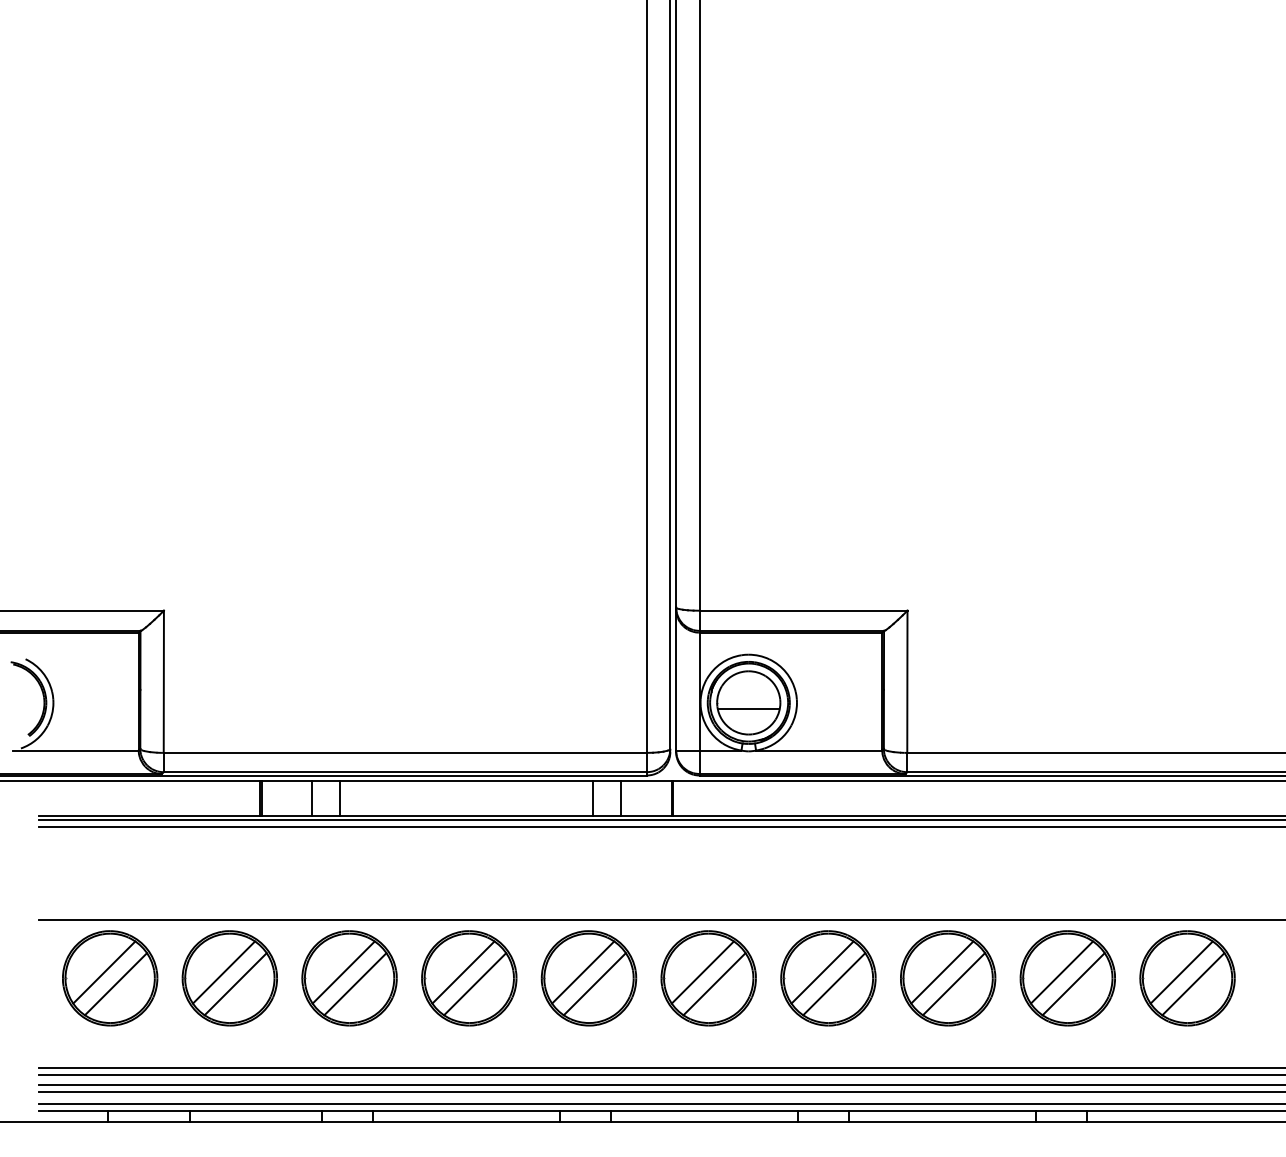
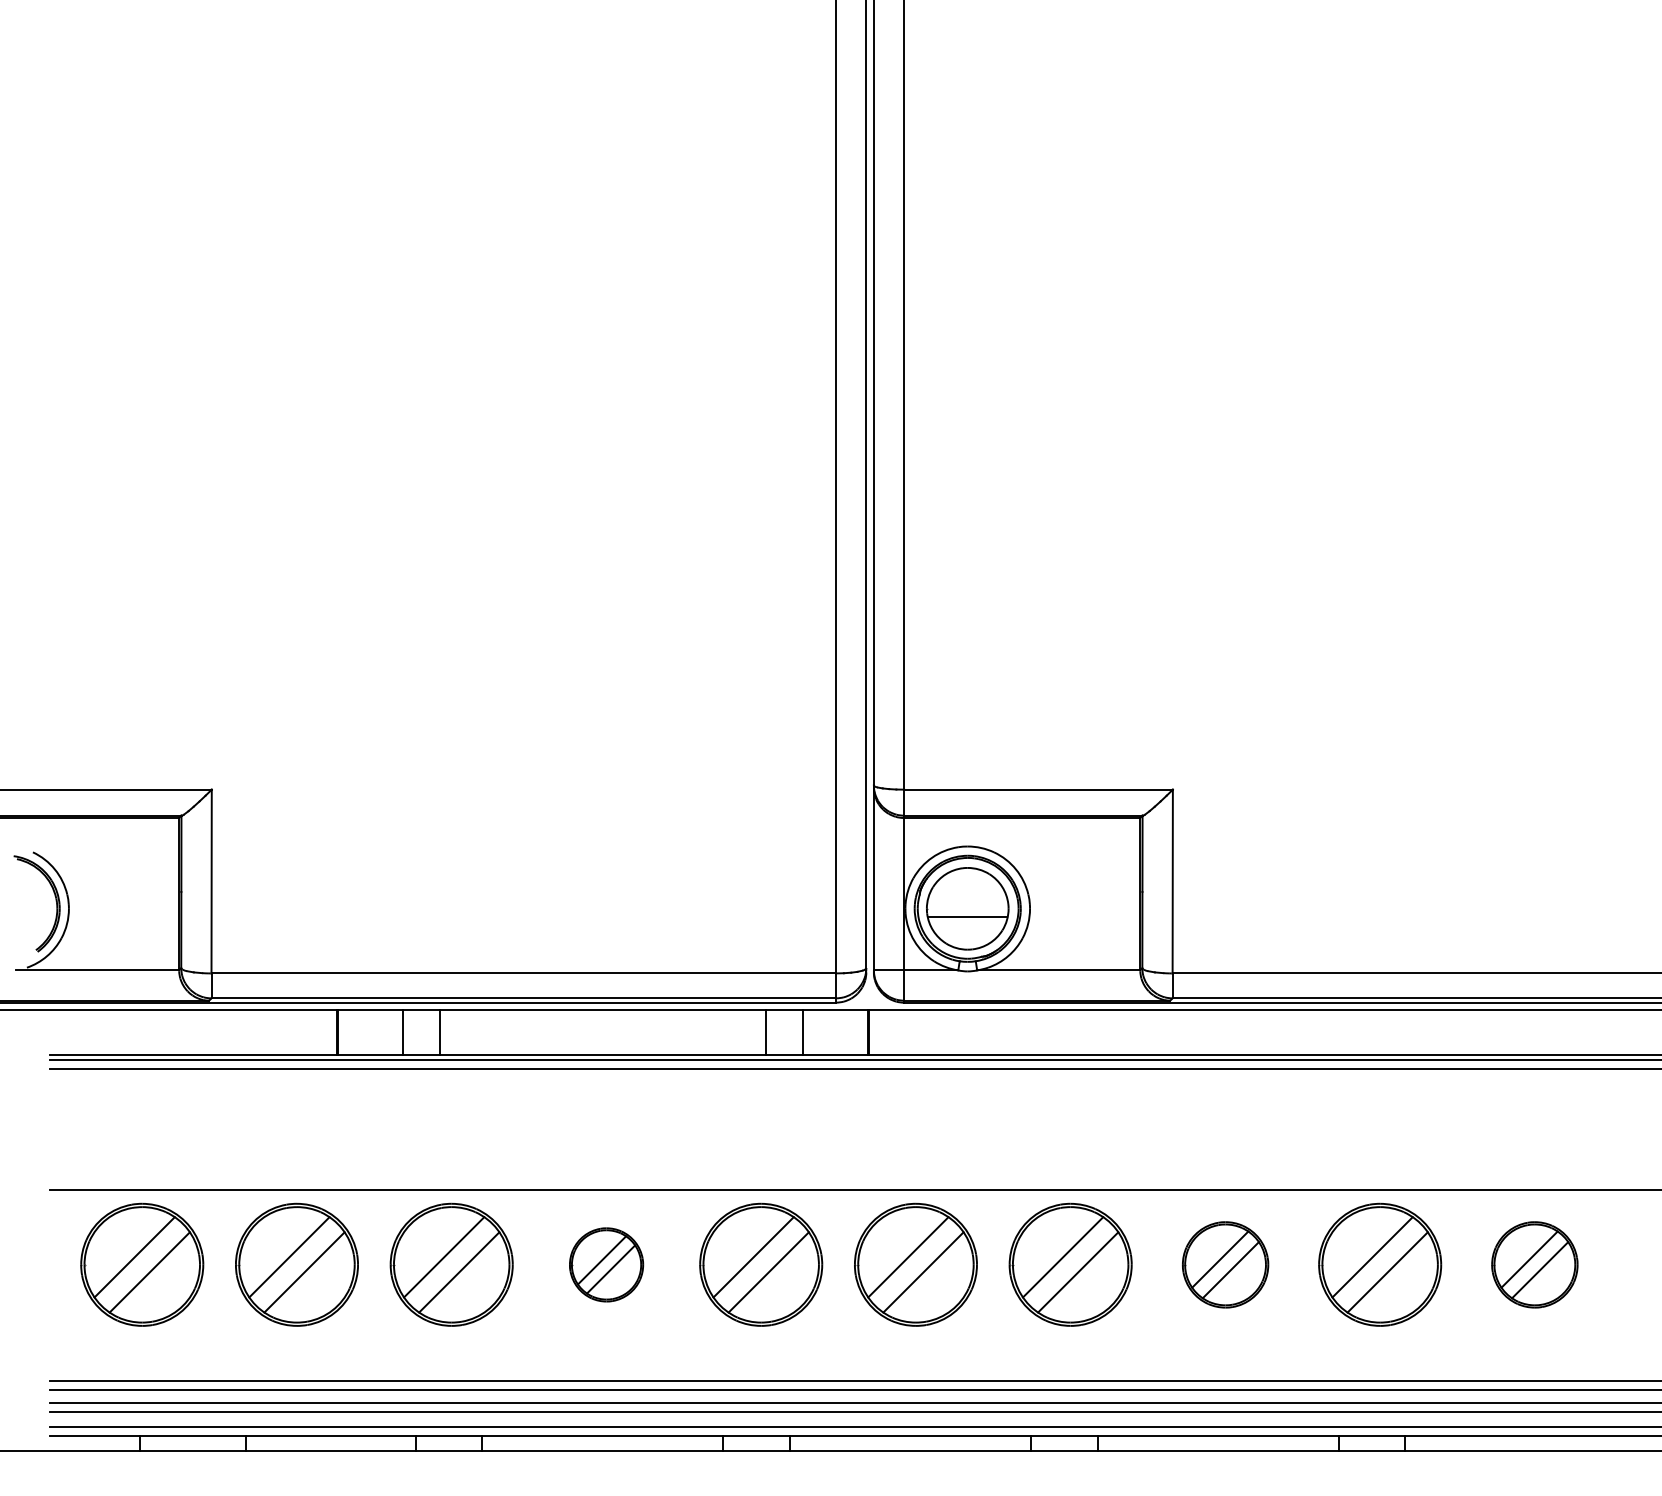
part: (469, 978) -> (606, 1265), size x0.6
part: (948, 978) -> (1225, 1265), size x0.7
part: (1187, 978) -> (1534, 1265), size x0.7

